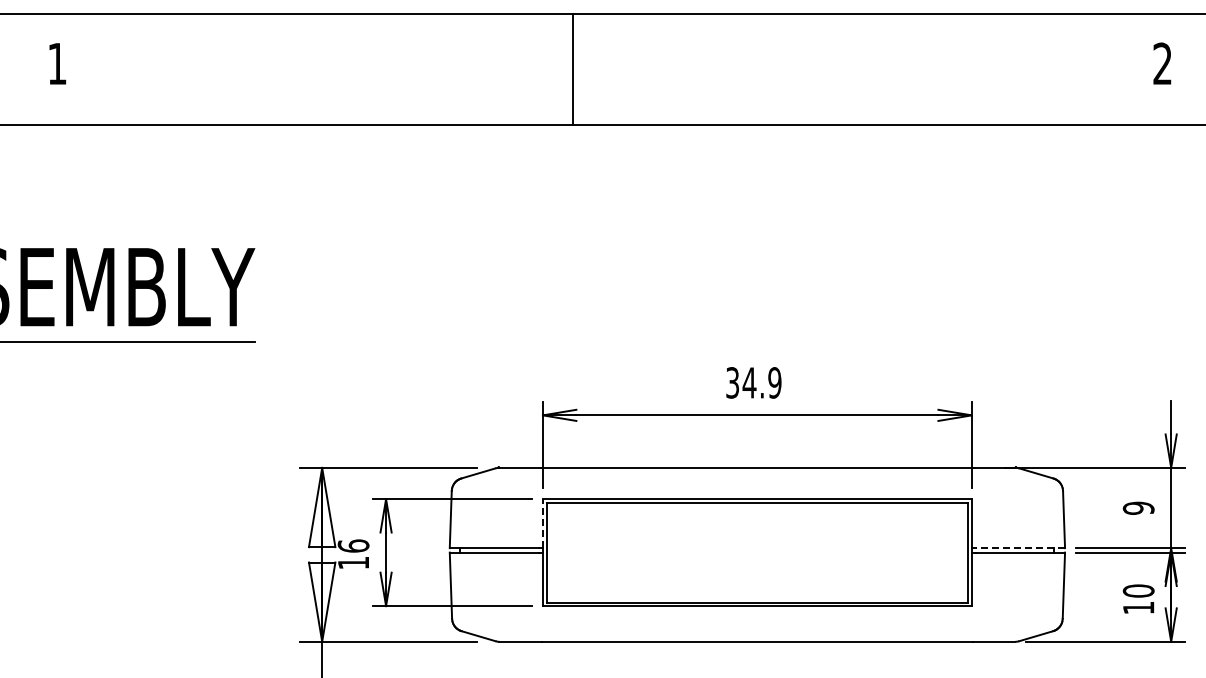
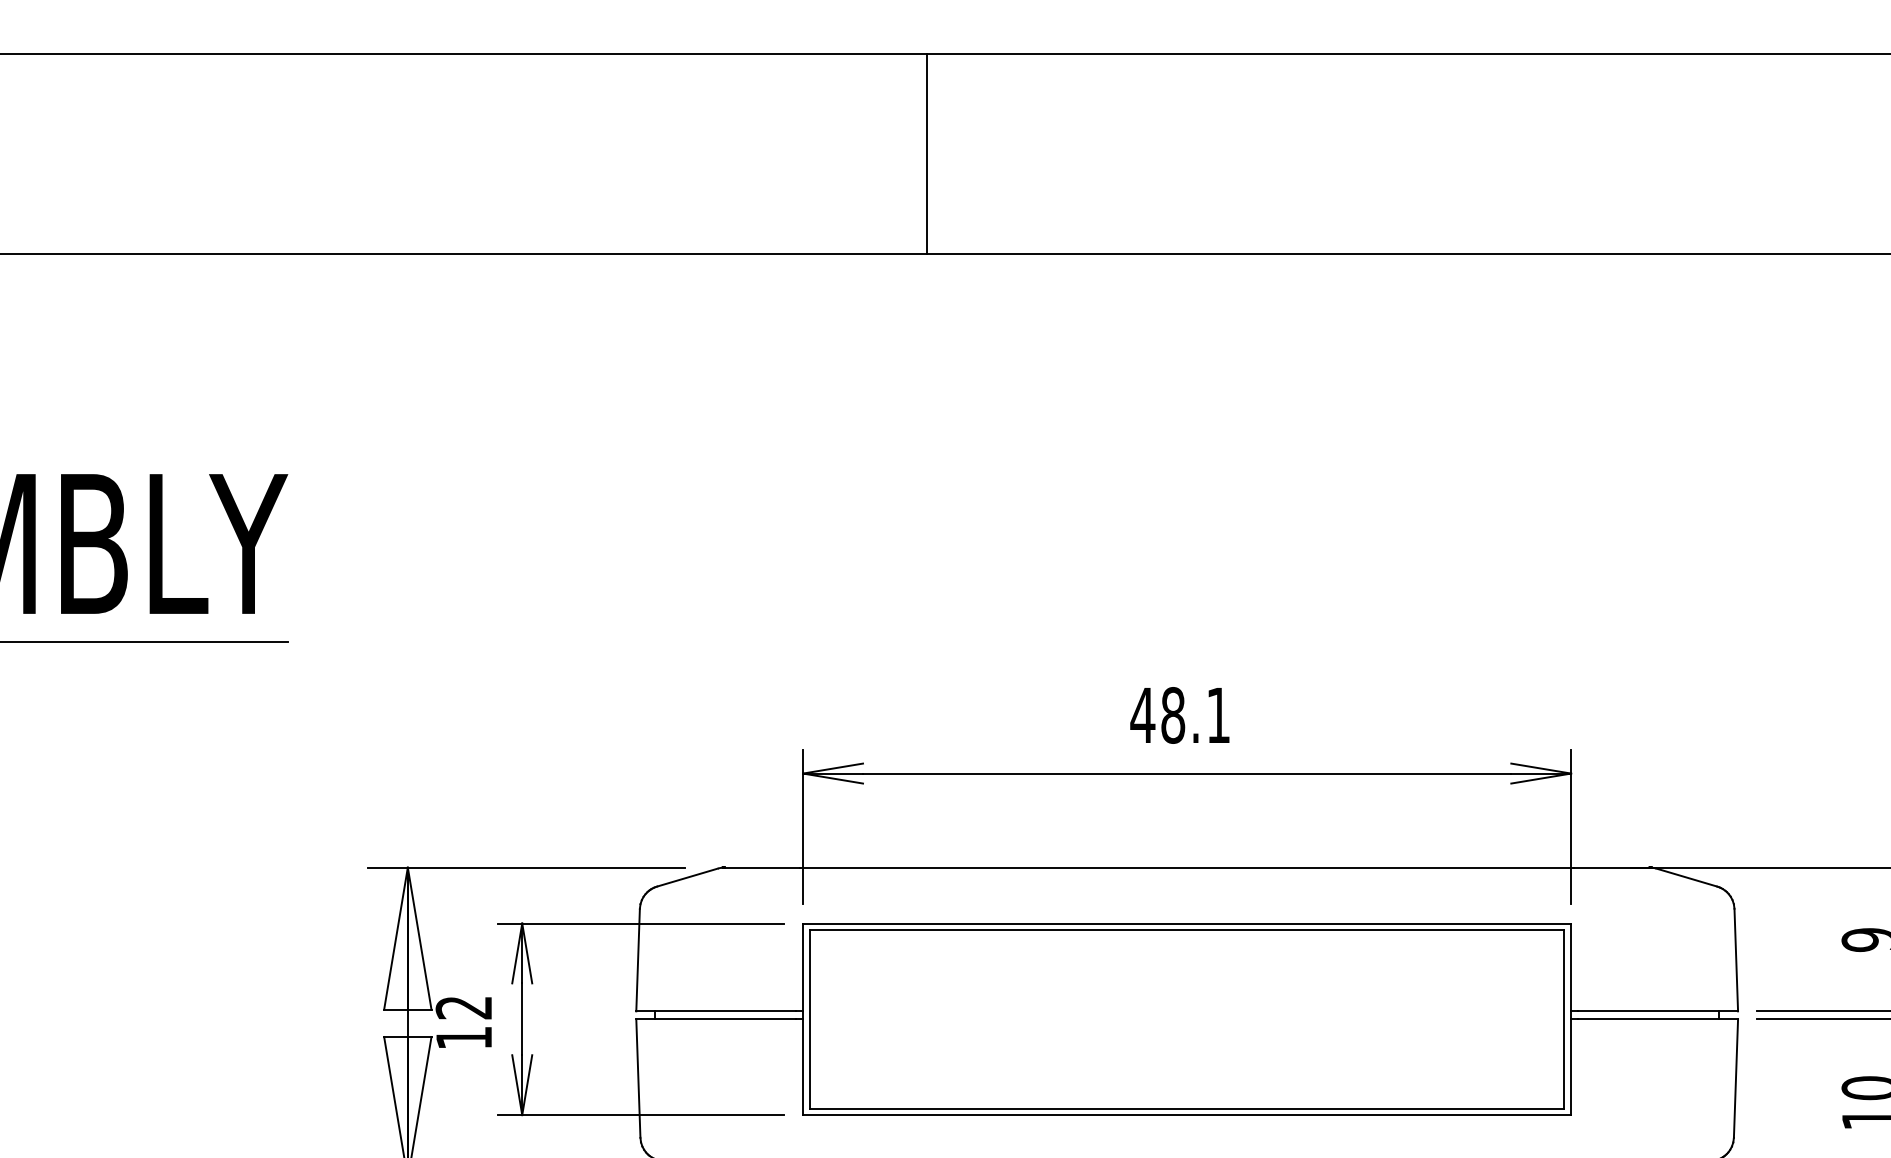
line: (572, 69) -> (925, 154), moved
text: (753, 382) -> (1180, 714), 34.9 -> 48.1
line: (542, 523) -> (802, 967), dashed -> solid
text: (353, 545) -> (463, 1006), 16 -> 12
line: (1020, 548) -> (1658, 1011), dashed -> solid

